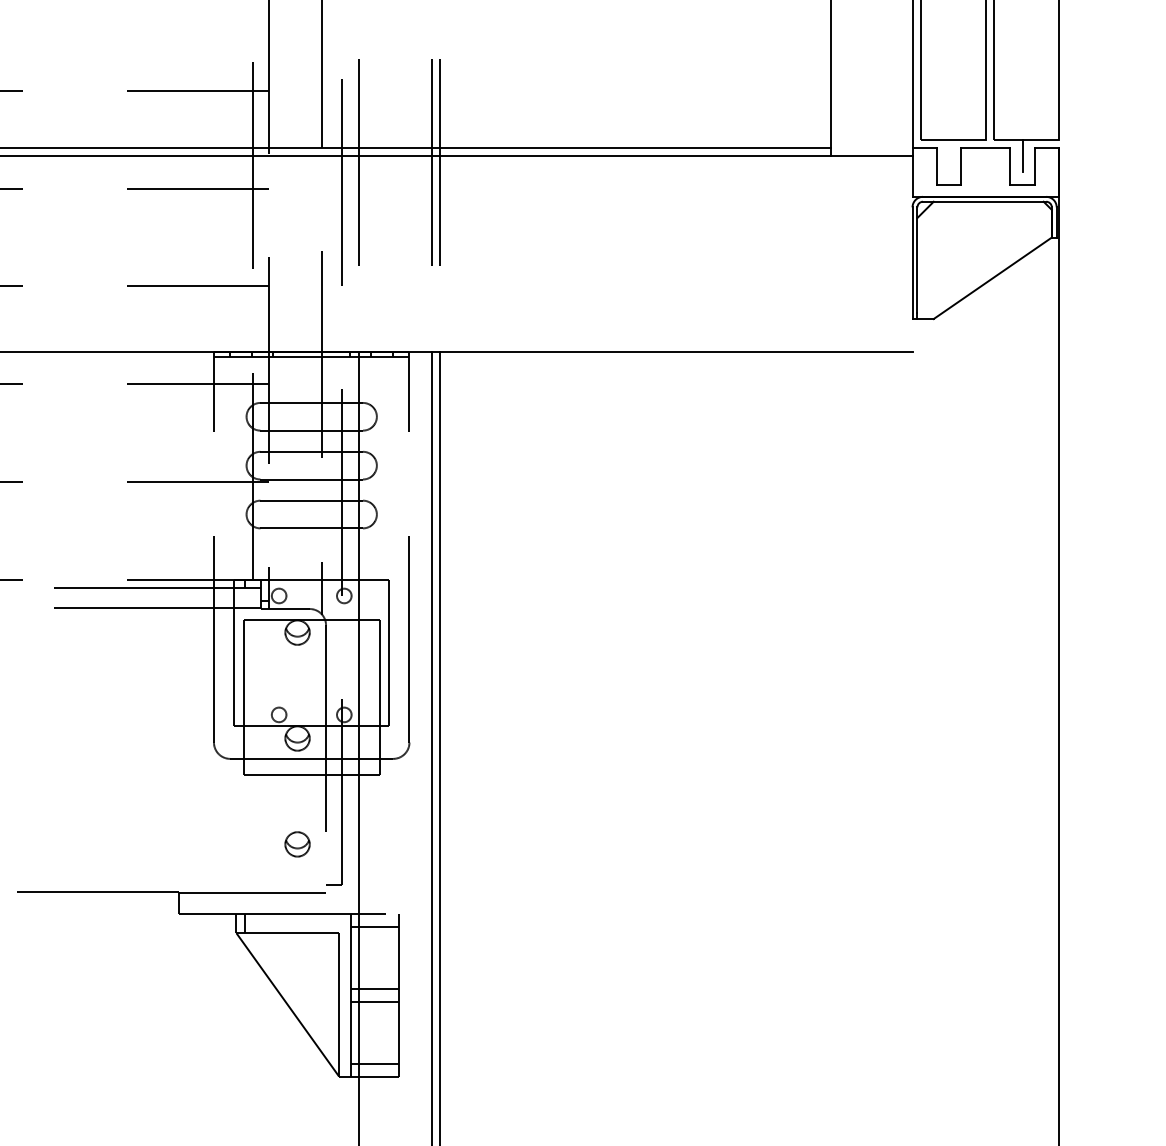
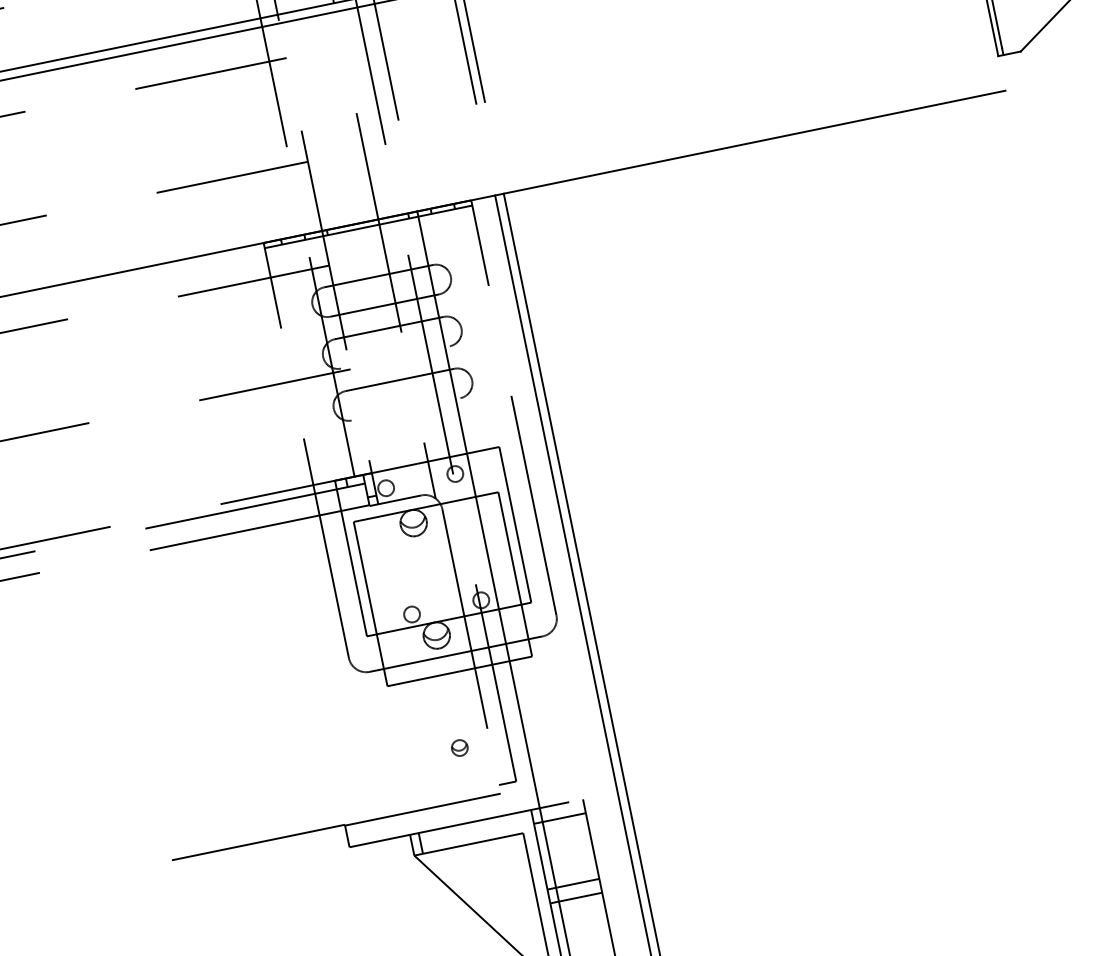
line: (311, 479) -> (395, 357), removed
line: (311, 528) -> (405, 409), removed
part: (297, 844) -> (459, 748), size x0.6

